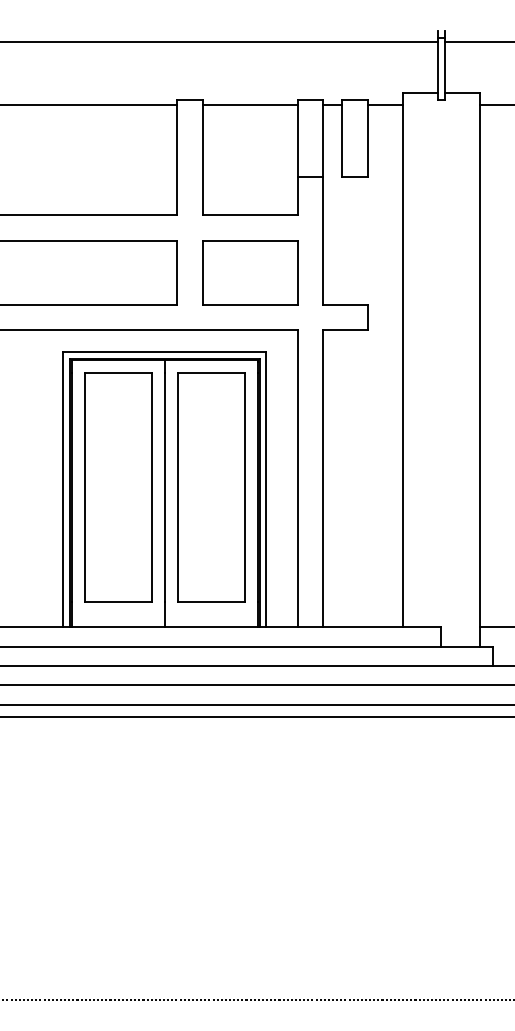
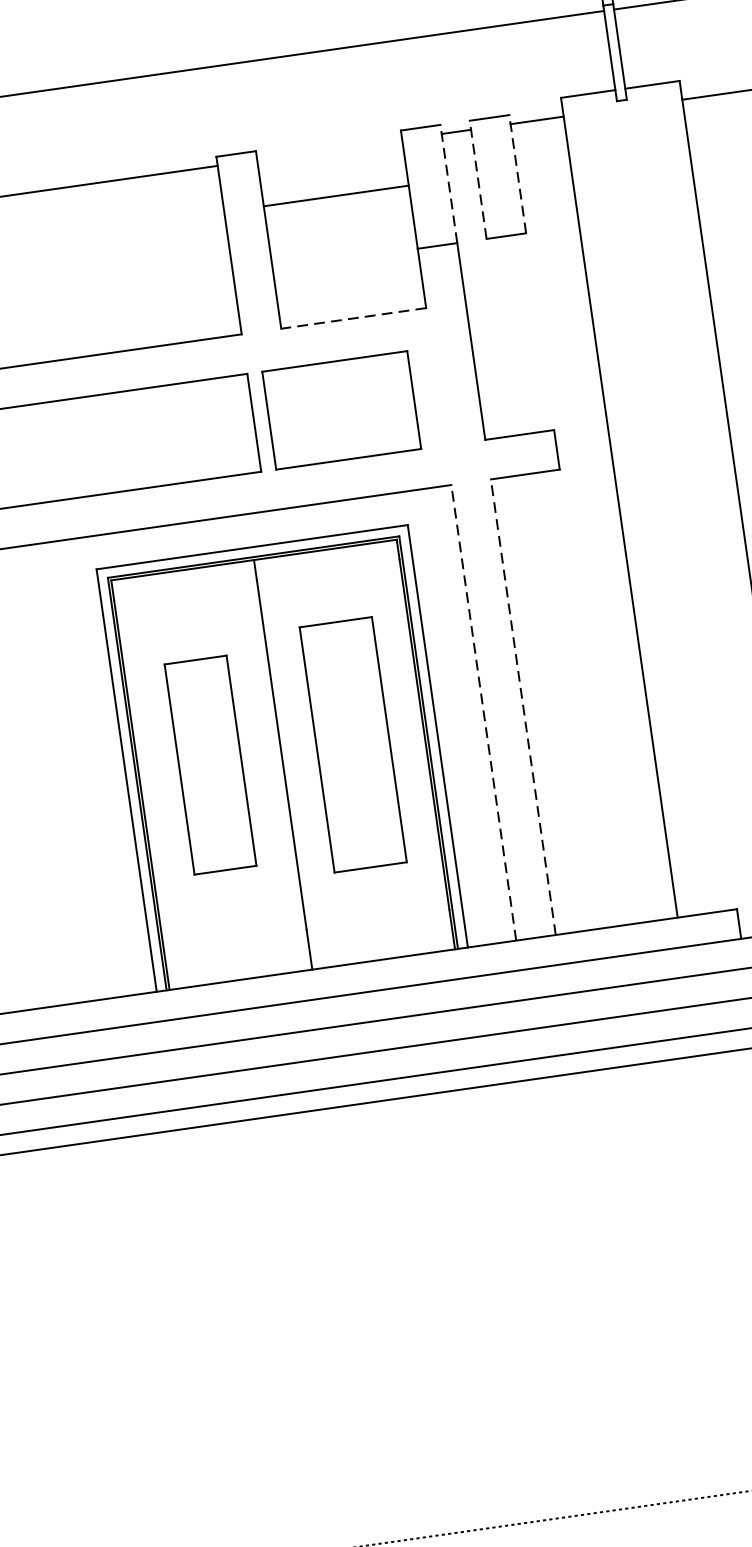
line: (250, 105) -> (336, 196), moved
line: (323, 138) -> (449, 184), solid -> dashed
line: (342, 138) -> (478, 180), solid -> dashed
line: (368, 138) -> (518, 174), solid -> dashed
line: (249, 215) -> (352, 319), solid -> dashed
part: (250, 272) -> (341, 409), moved
line: (297, 478) -> (483, 712), solid -> dashed
line: (323, 478) -> (523, 706), solid -> dashed
part: (118, 487) -> (210, 765), size x0.6
part: (211, 487) -> (353, 744), size x0.7

